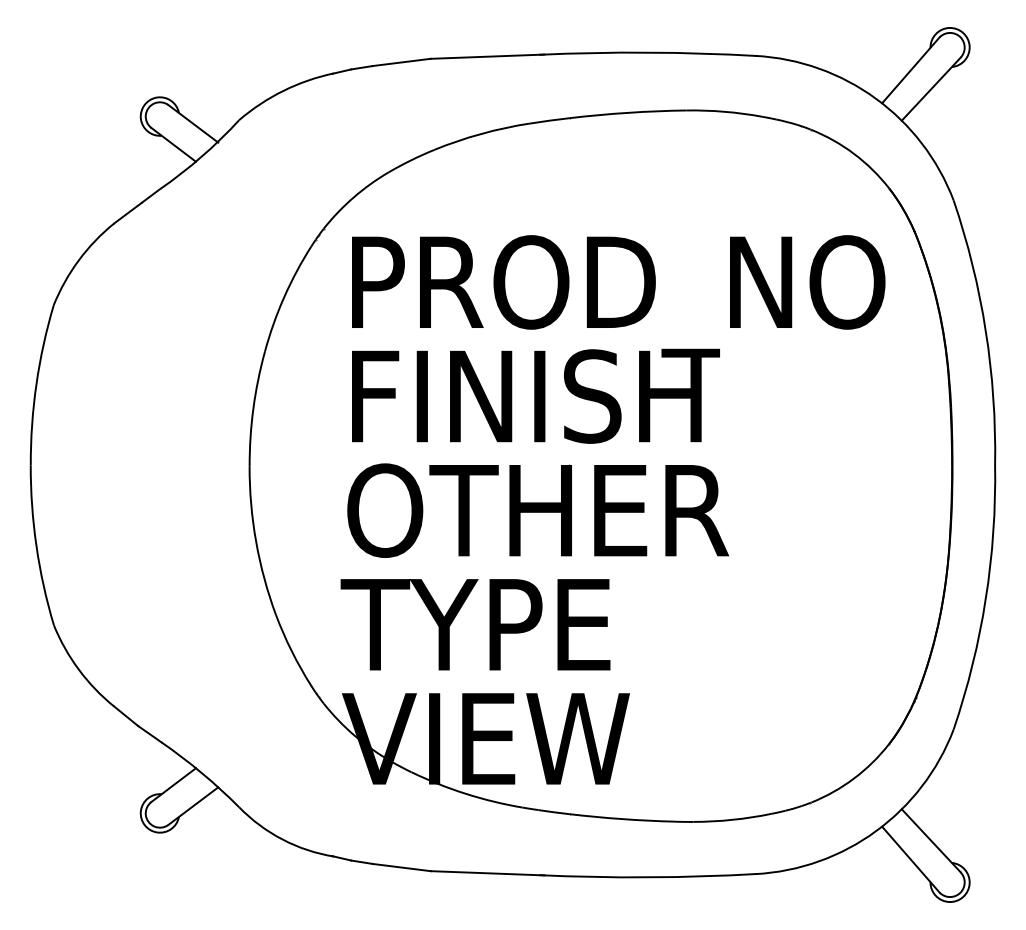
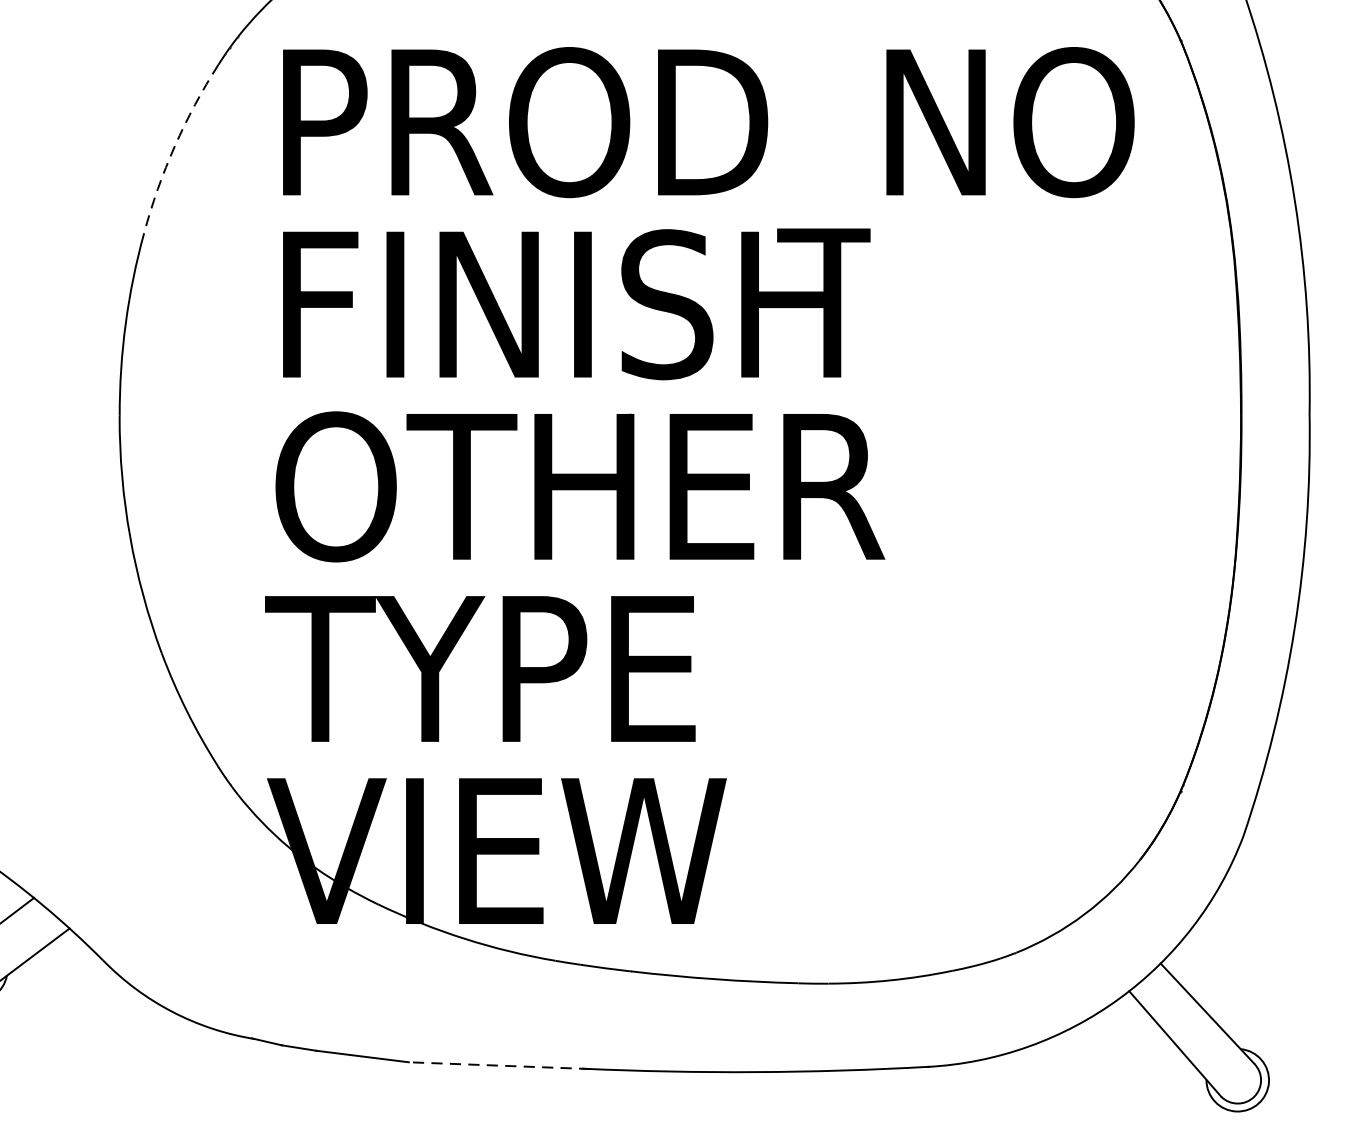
arc: (284, 297) -> (175, 146), solid -> dashed
line: (487, 873) -> (499, 1066), solid -> dashed

